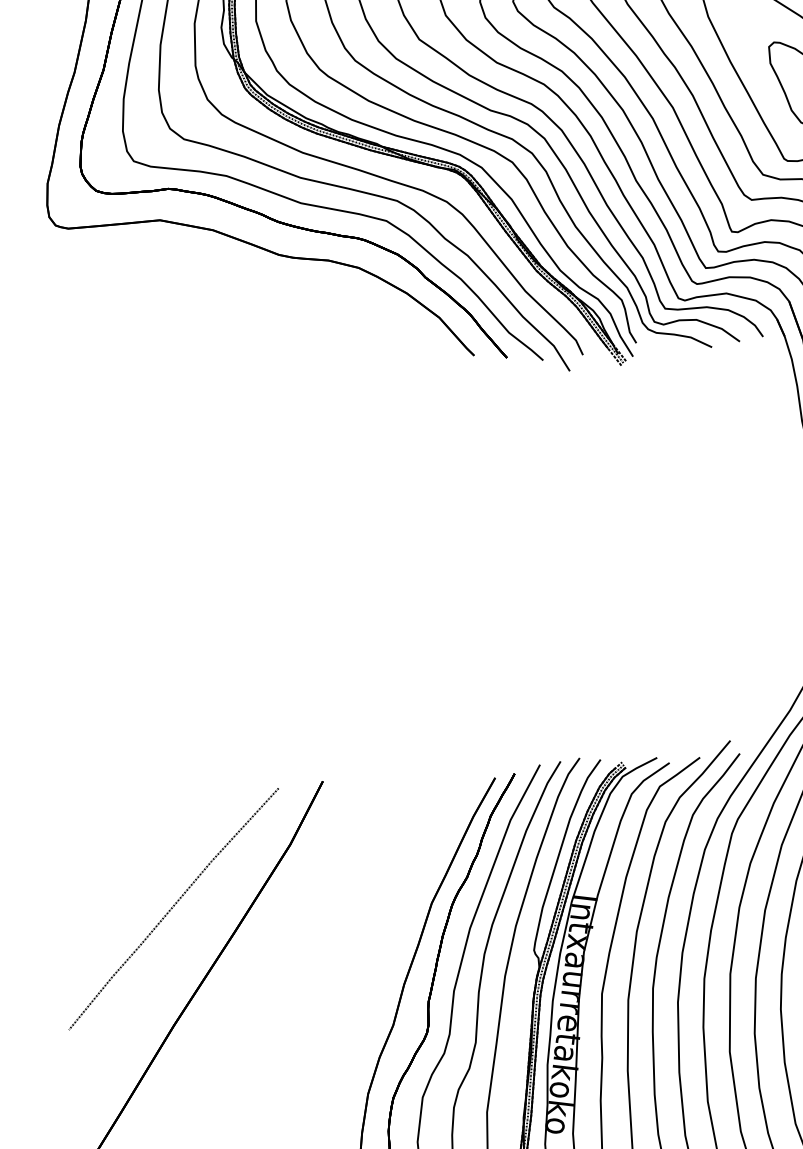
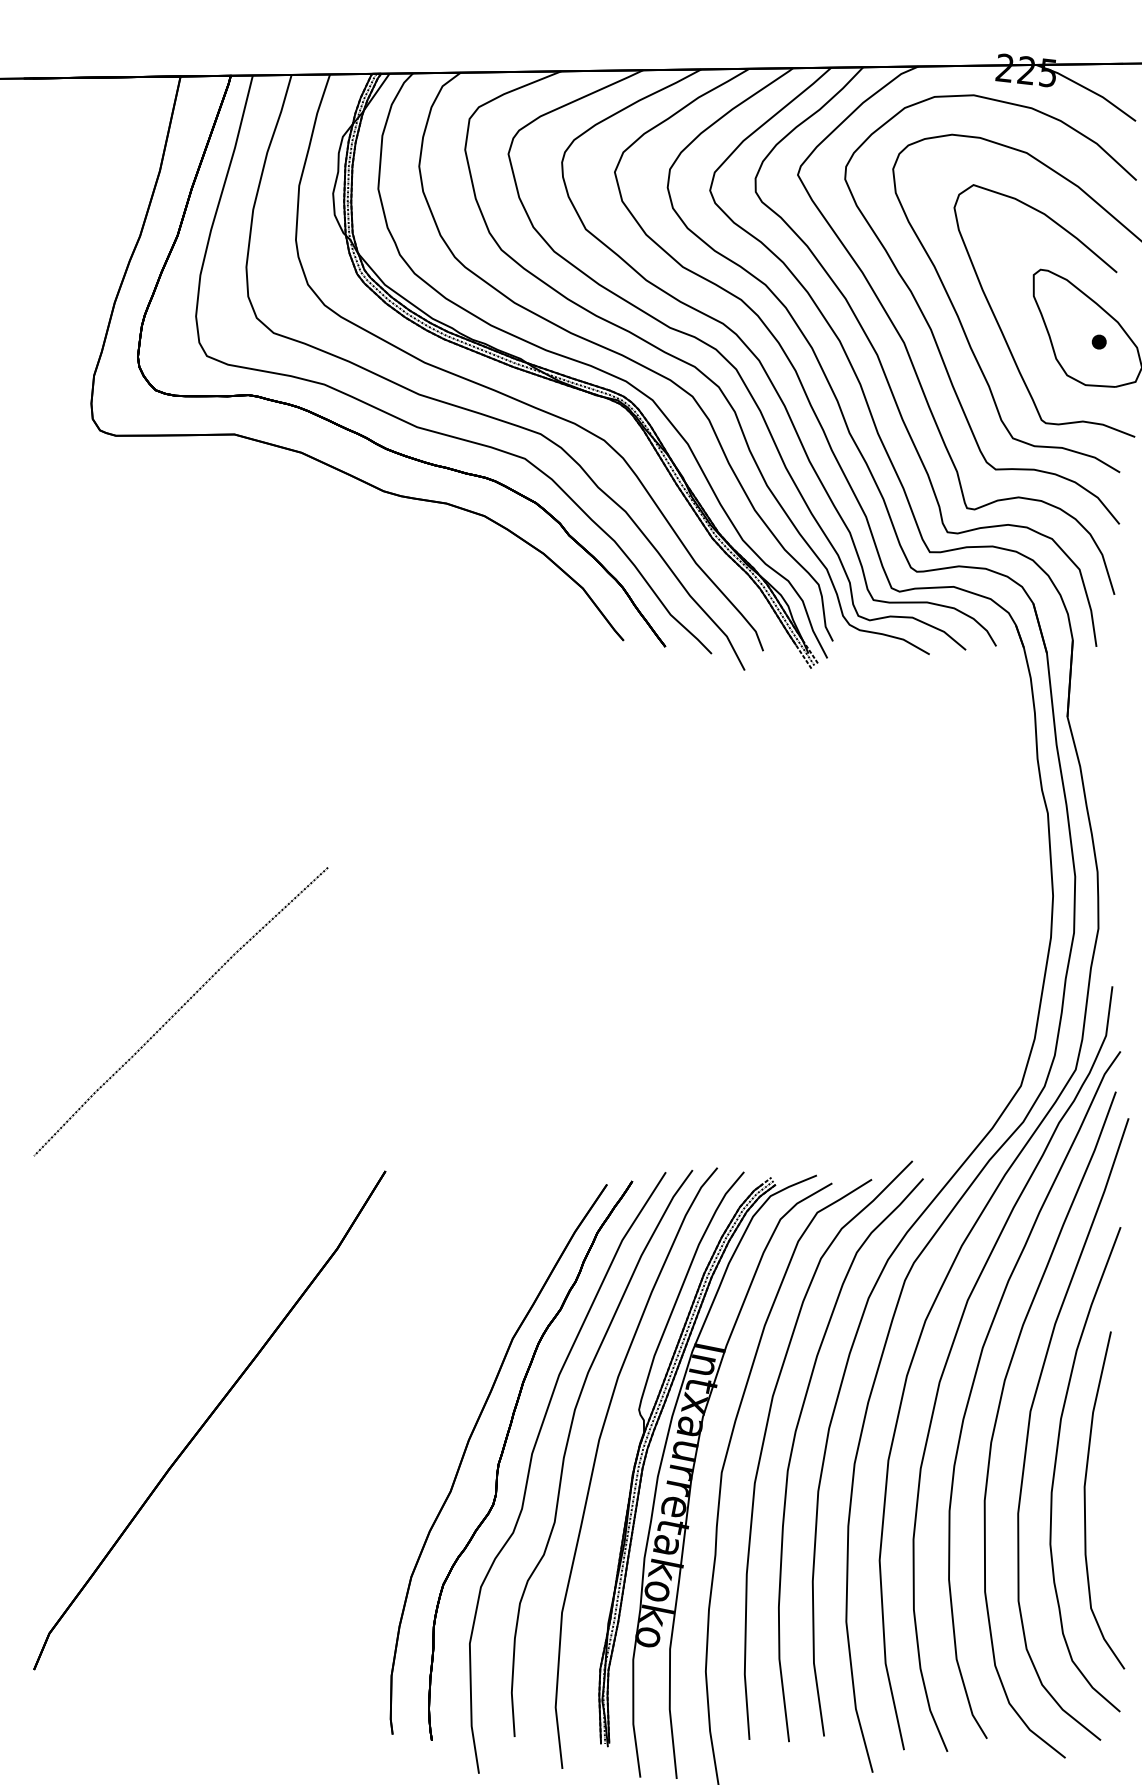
curve: (172, 908) -> (179, 1010), moved

